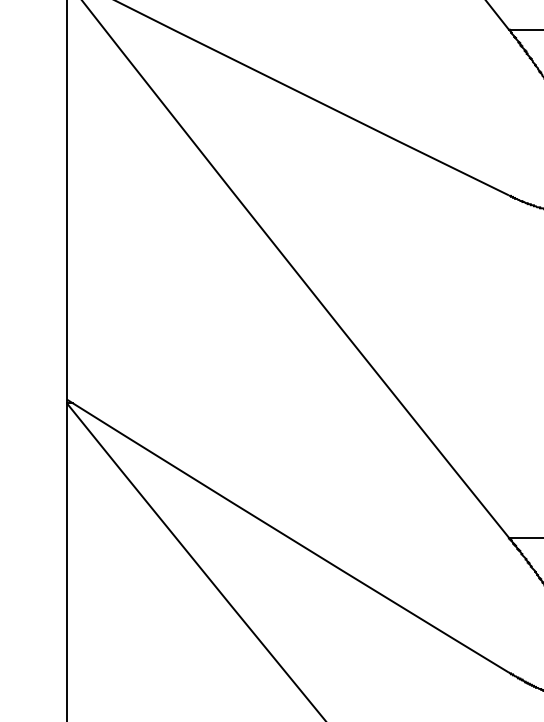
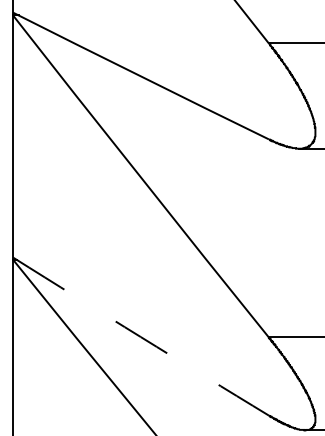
arc: (287, 537) -> (140, 337), solid -> dashed

